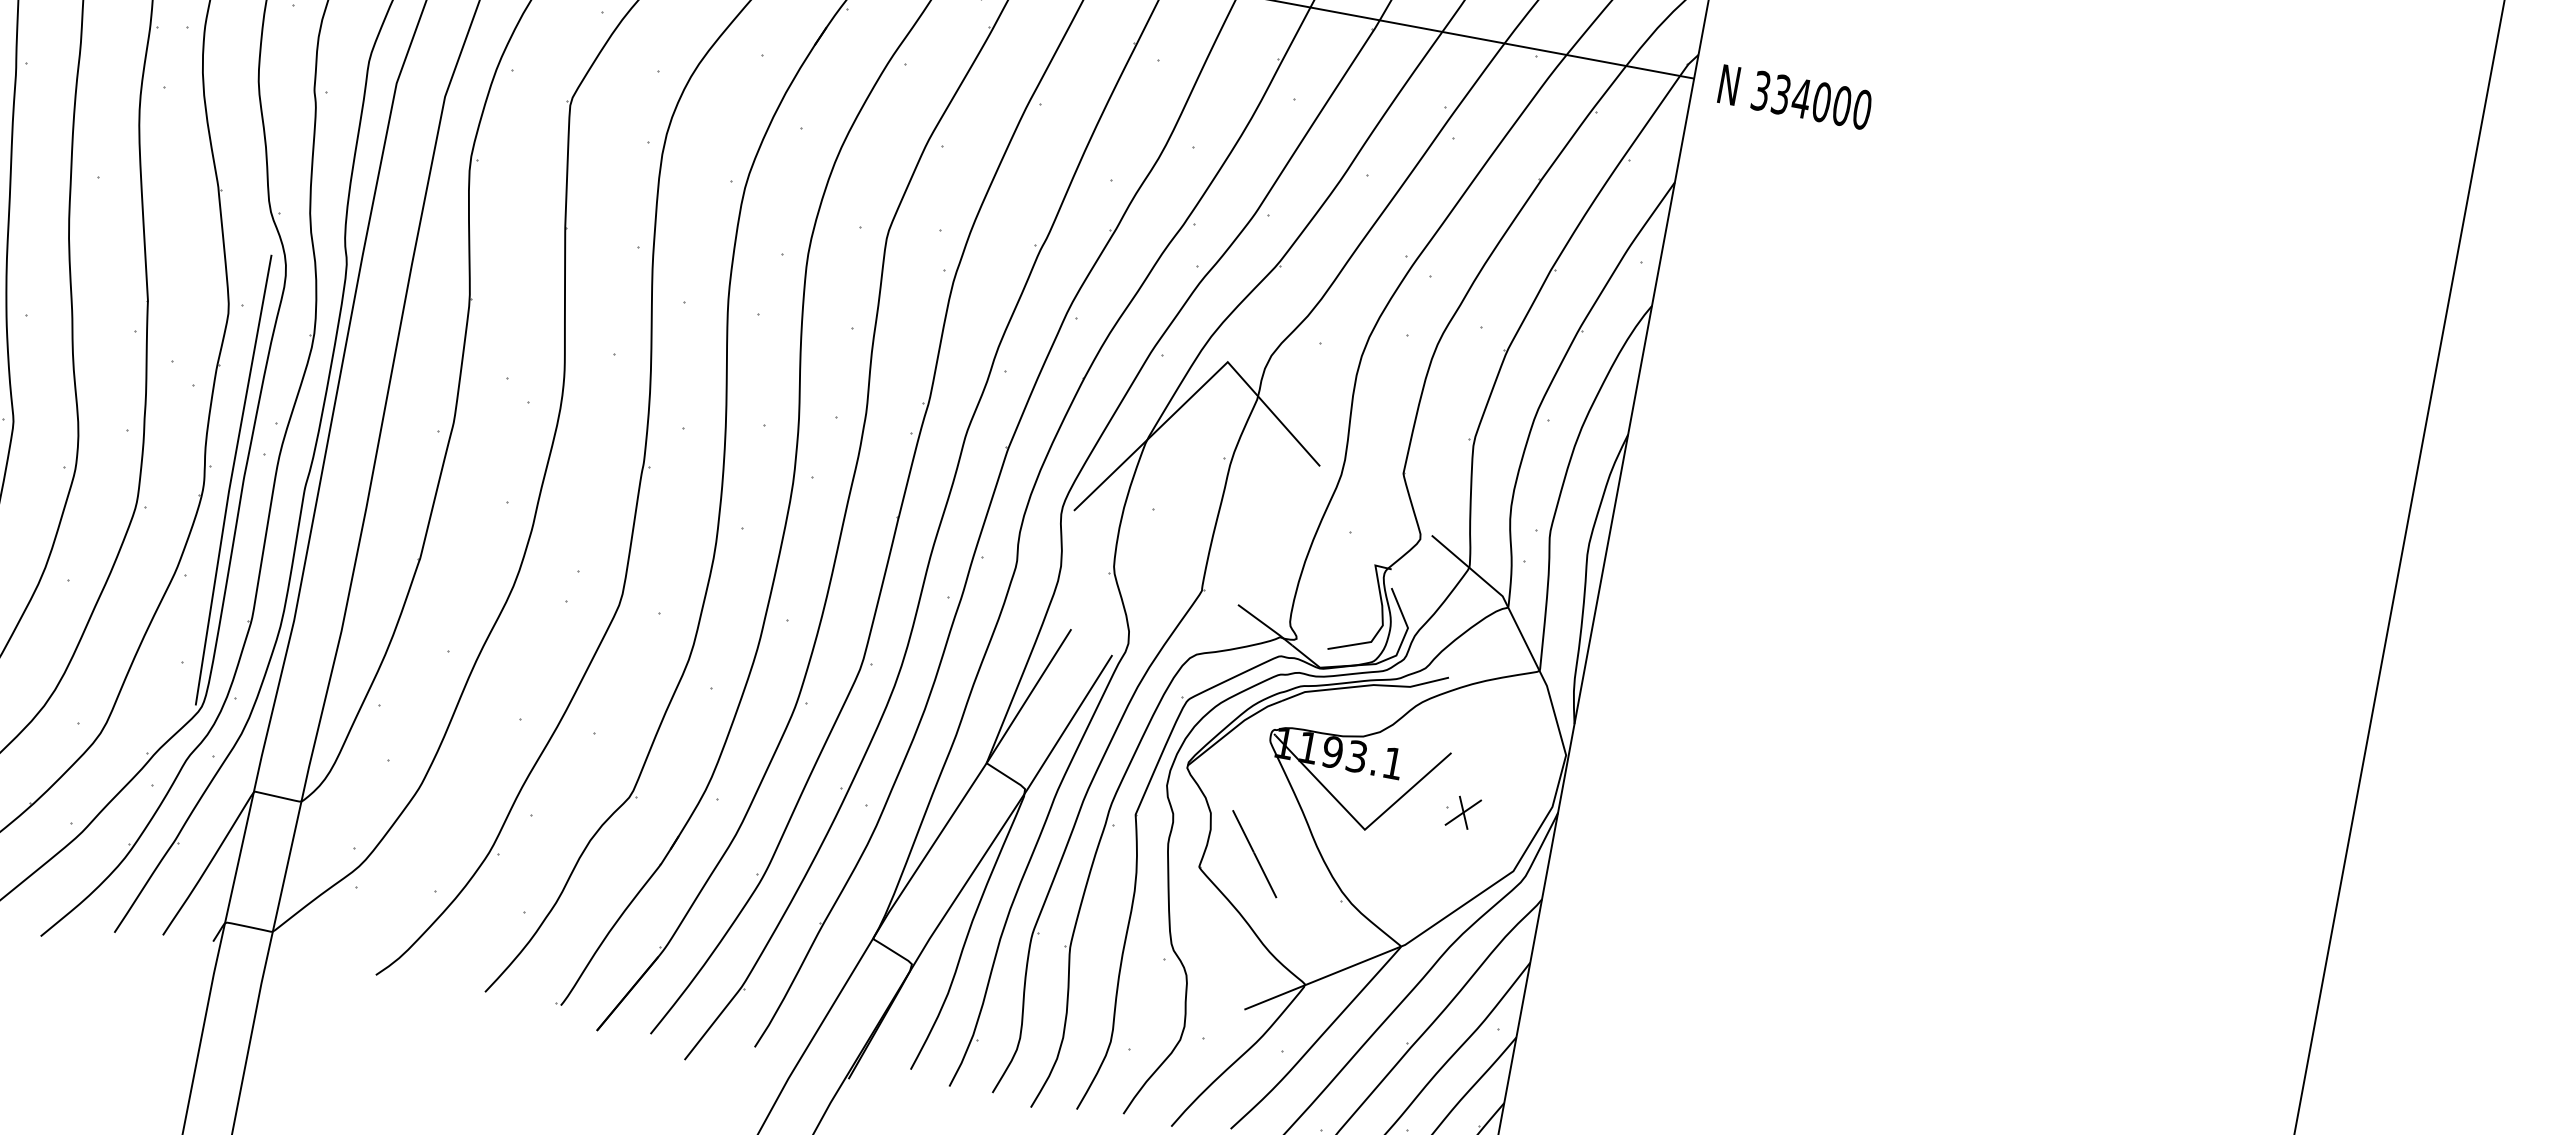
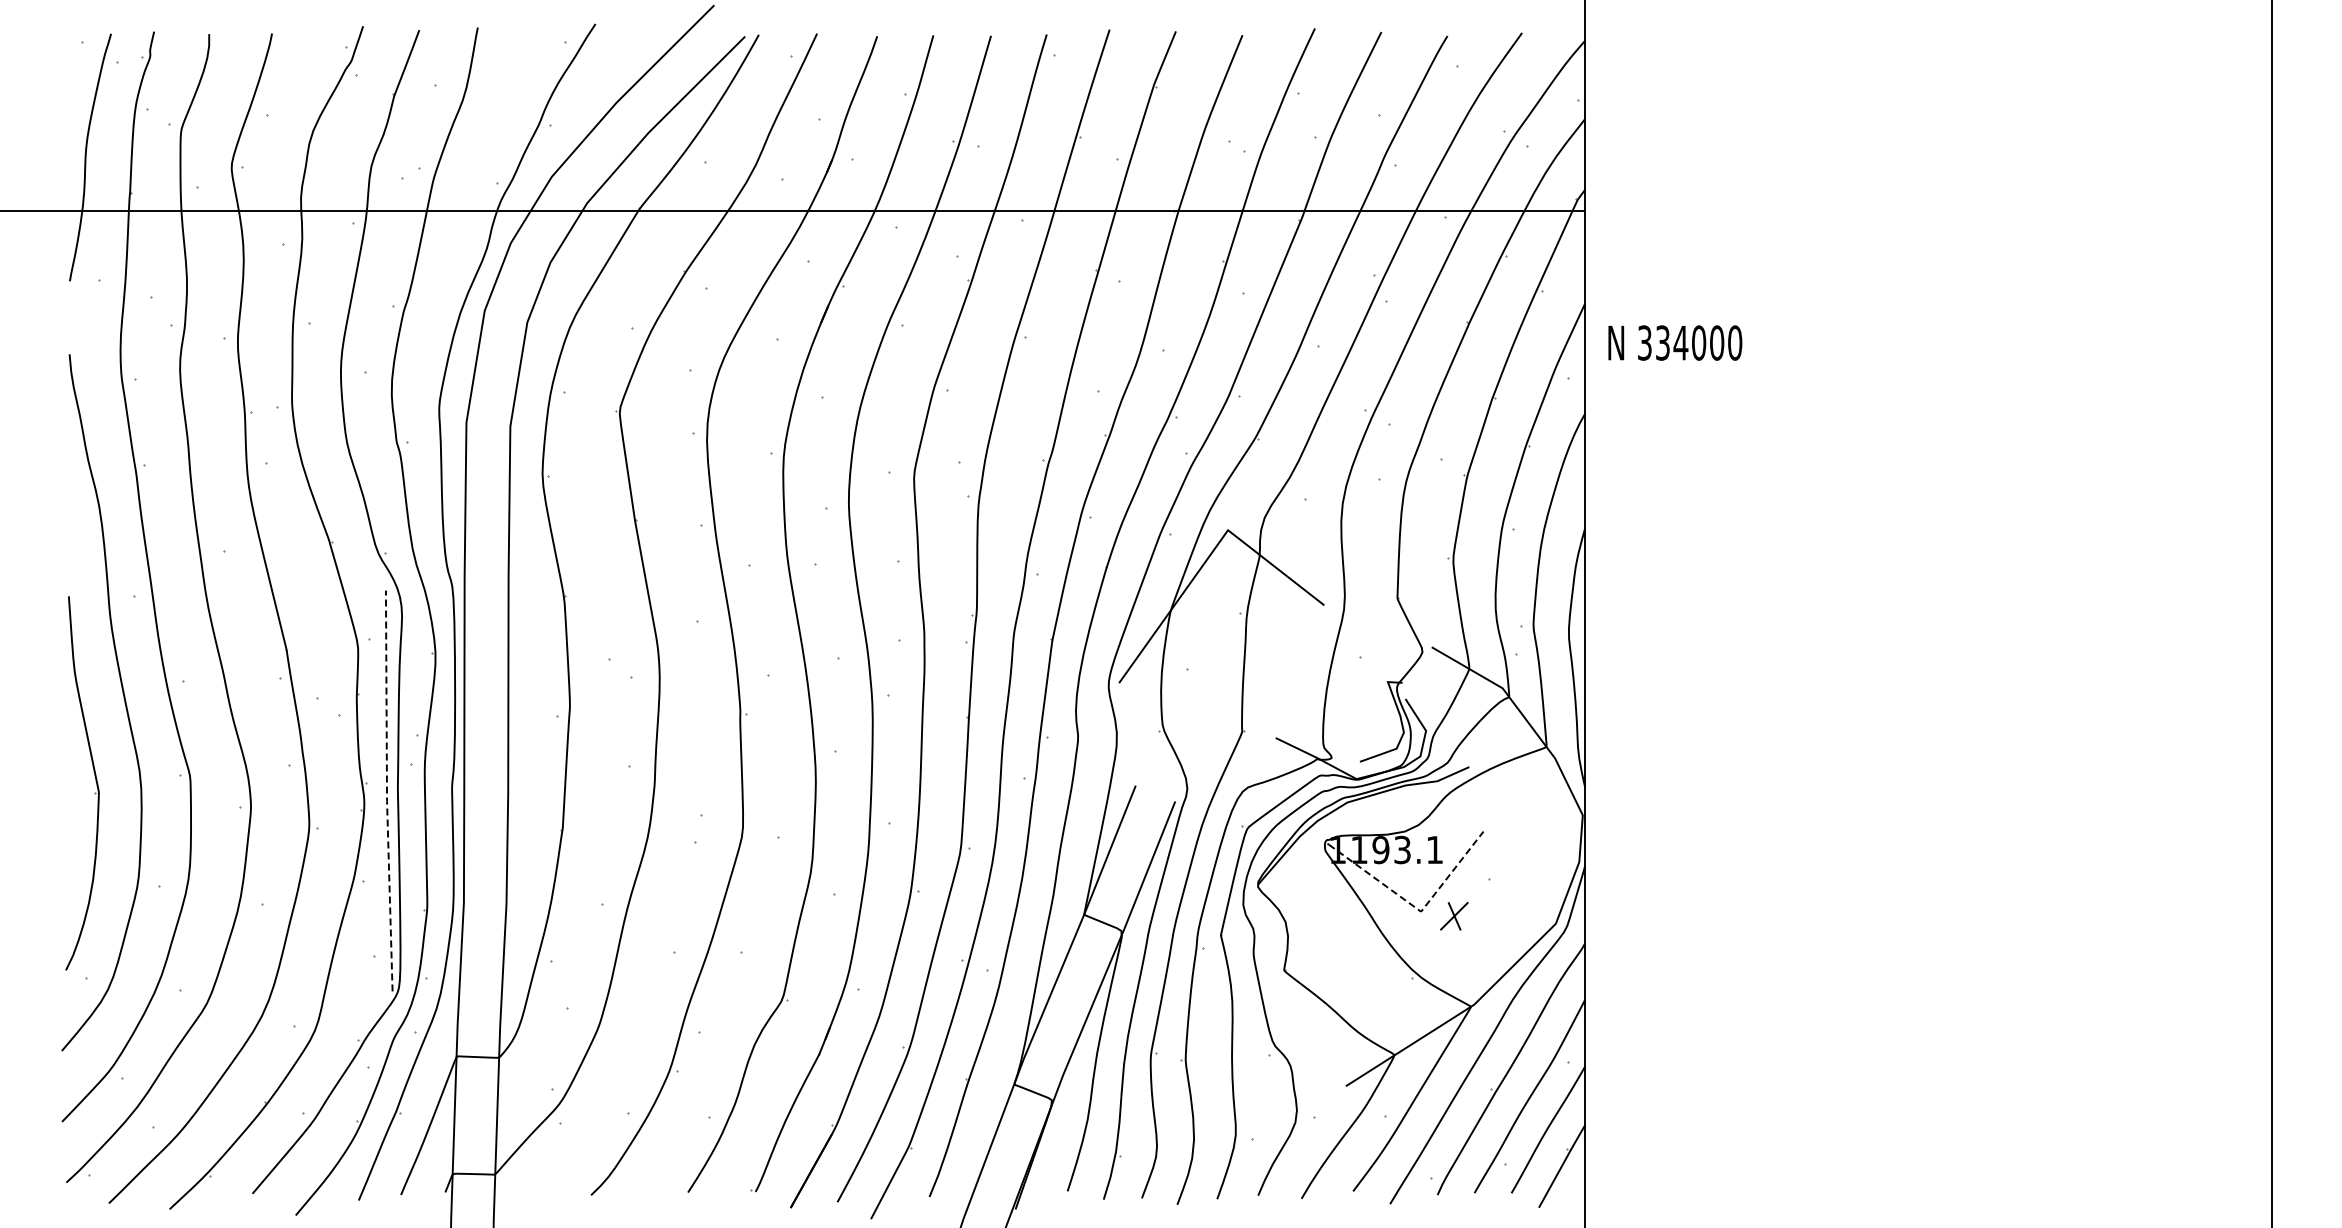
text: (1795, 96) -> (1675, 342), moved
line: (231, 480) -> (387, 791), solid -> dashed
part: (1463, 812) -> (1454, 916), moved
line: (1361, 825) -> (1417, 908), solid -> dashed
line: (1254, 854) -> (1329, 950), removed

